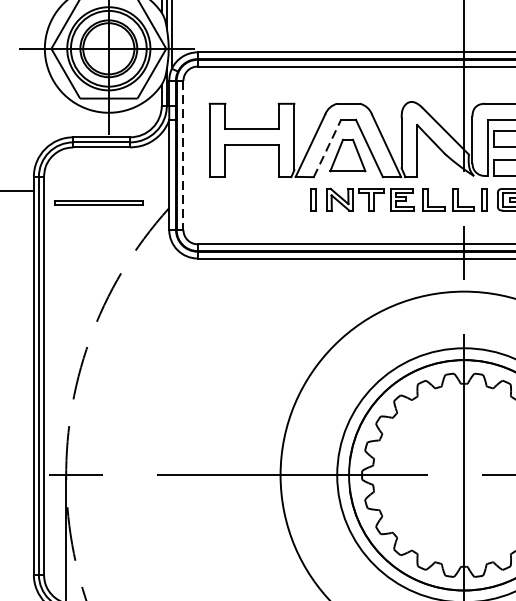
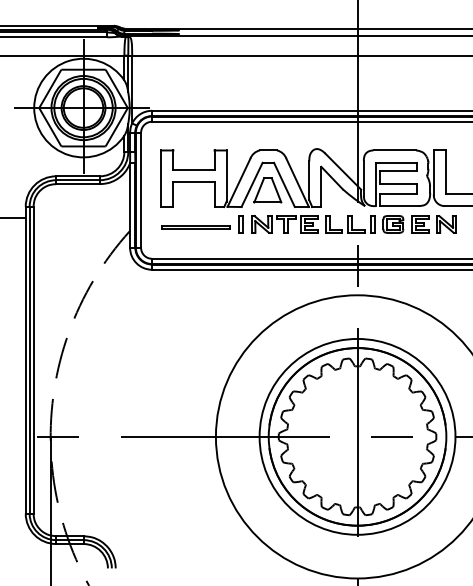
line: (327, 147) -> (252, 184), dashed -> solid
line: (184, 155) -> (141, 190), dashed -> solid
line: (98, 202) -> (195, 226), moved

